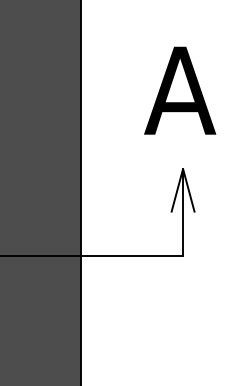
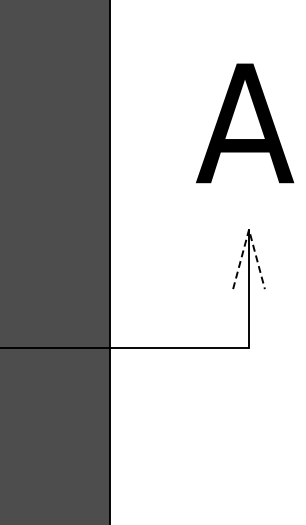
line: (183, 168) -> (249, 229), solid -> dashed

